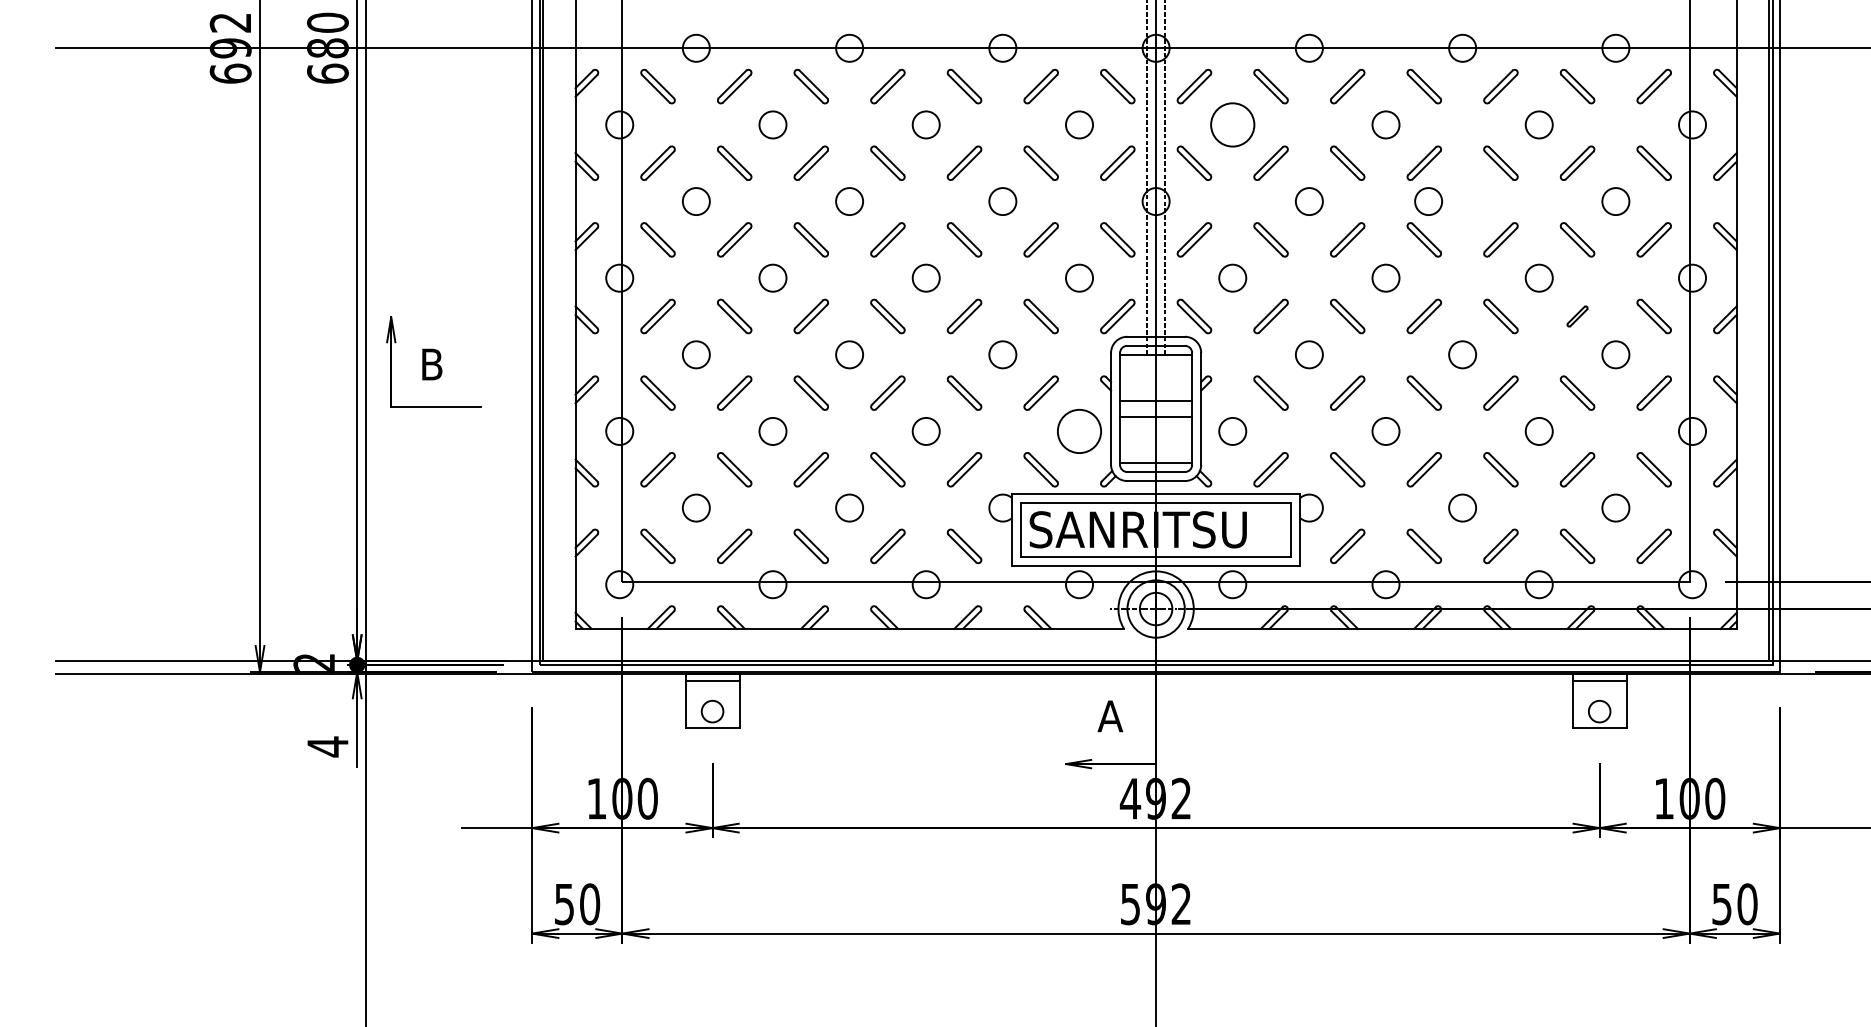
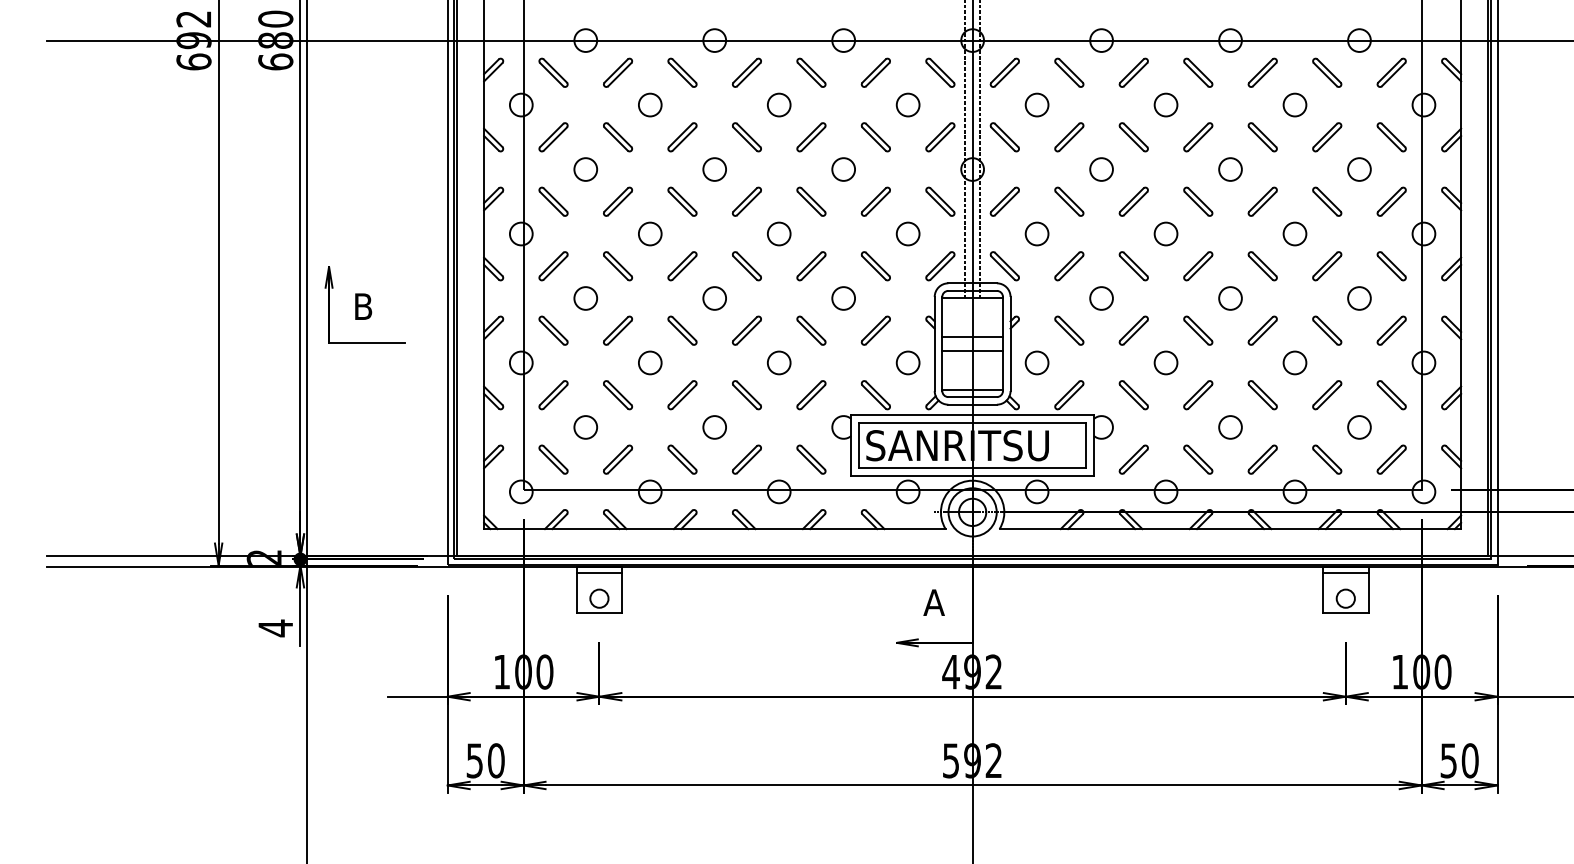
circle: (1232, 124) -> (1036, 104), size x0.62
circle: (1428, 201) -> (1230, 169), moved
part: (1577, 316) -> (1327, 266), size x1.67
circle: (1079, 430) -> (908, 362), size x0.62

